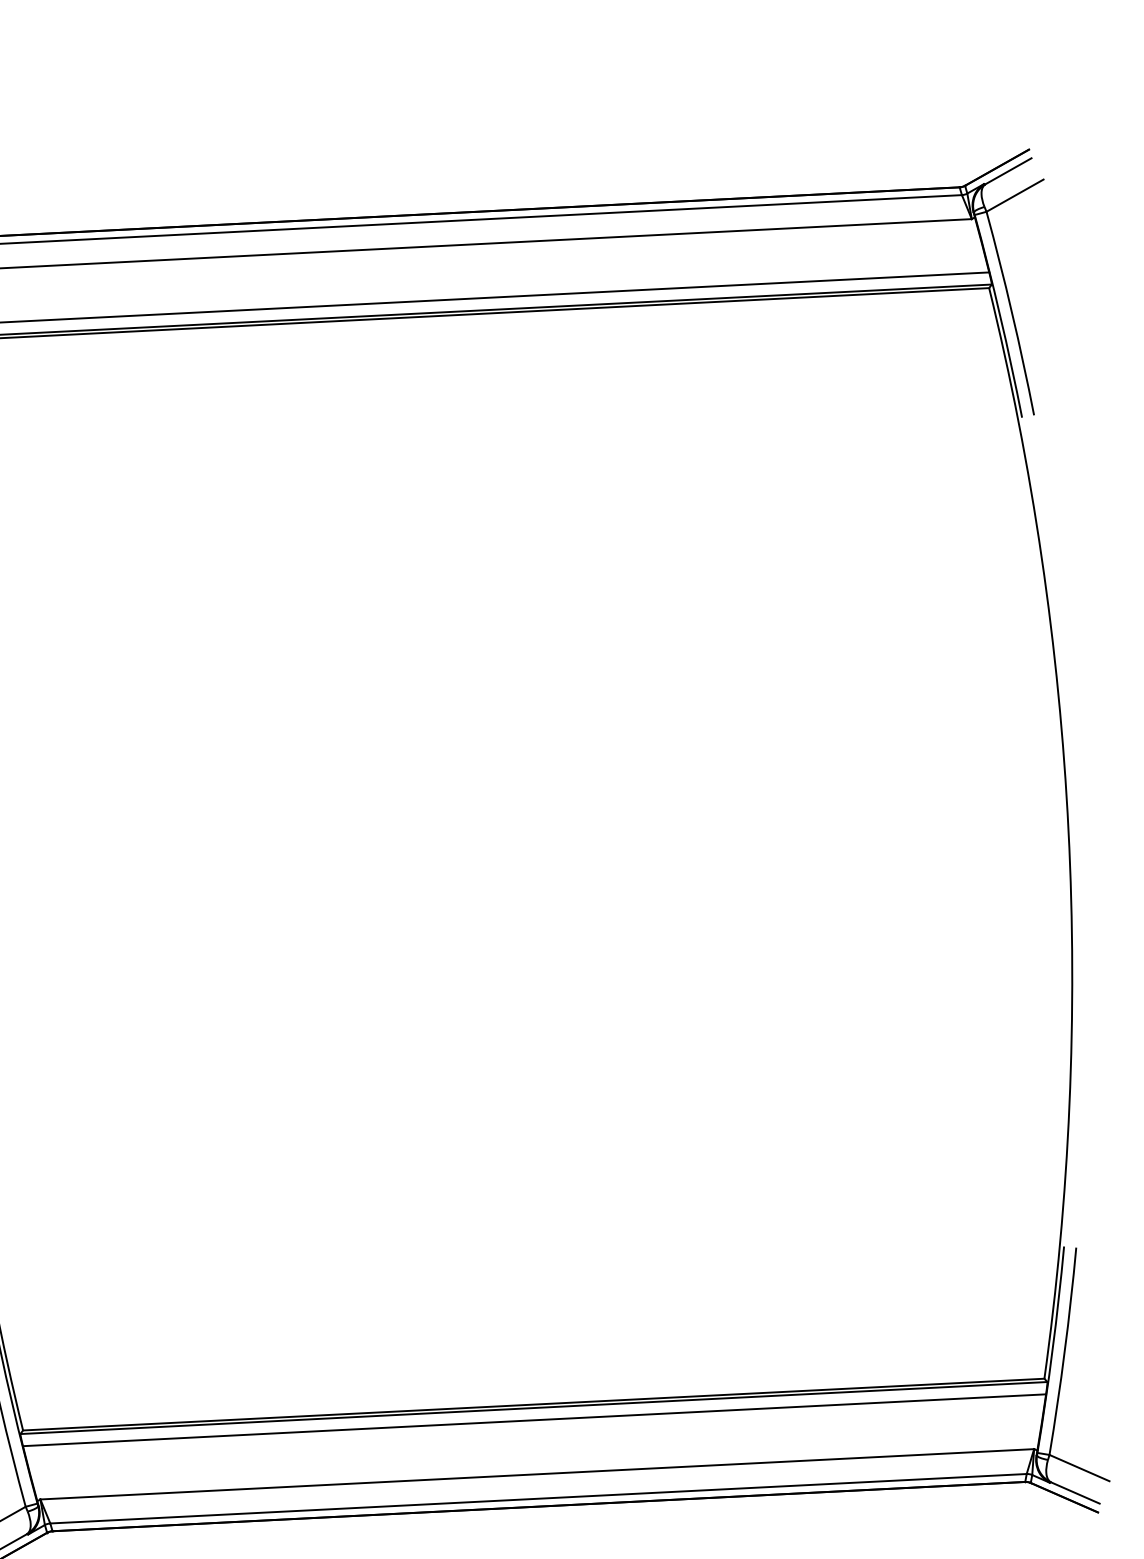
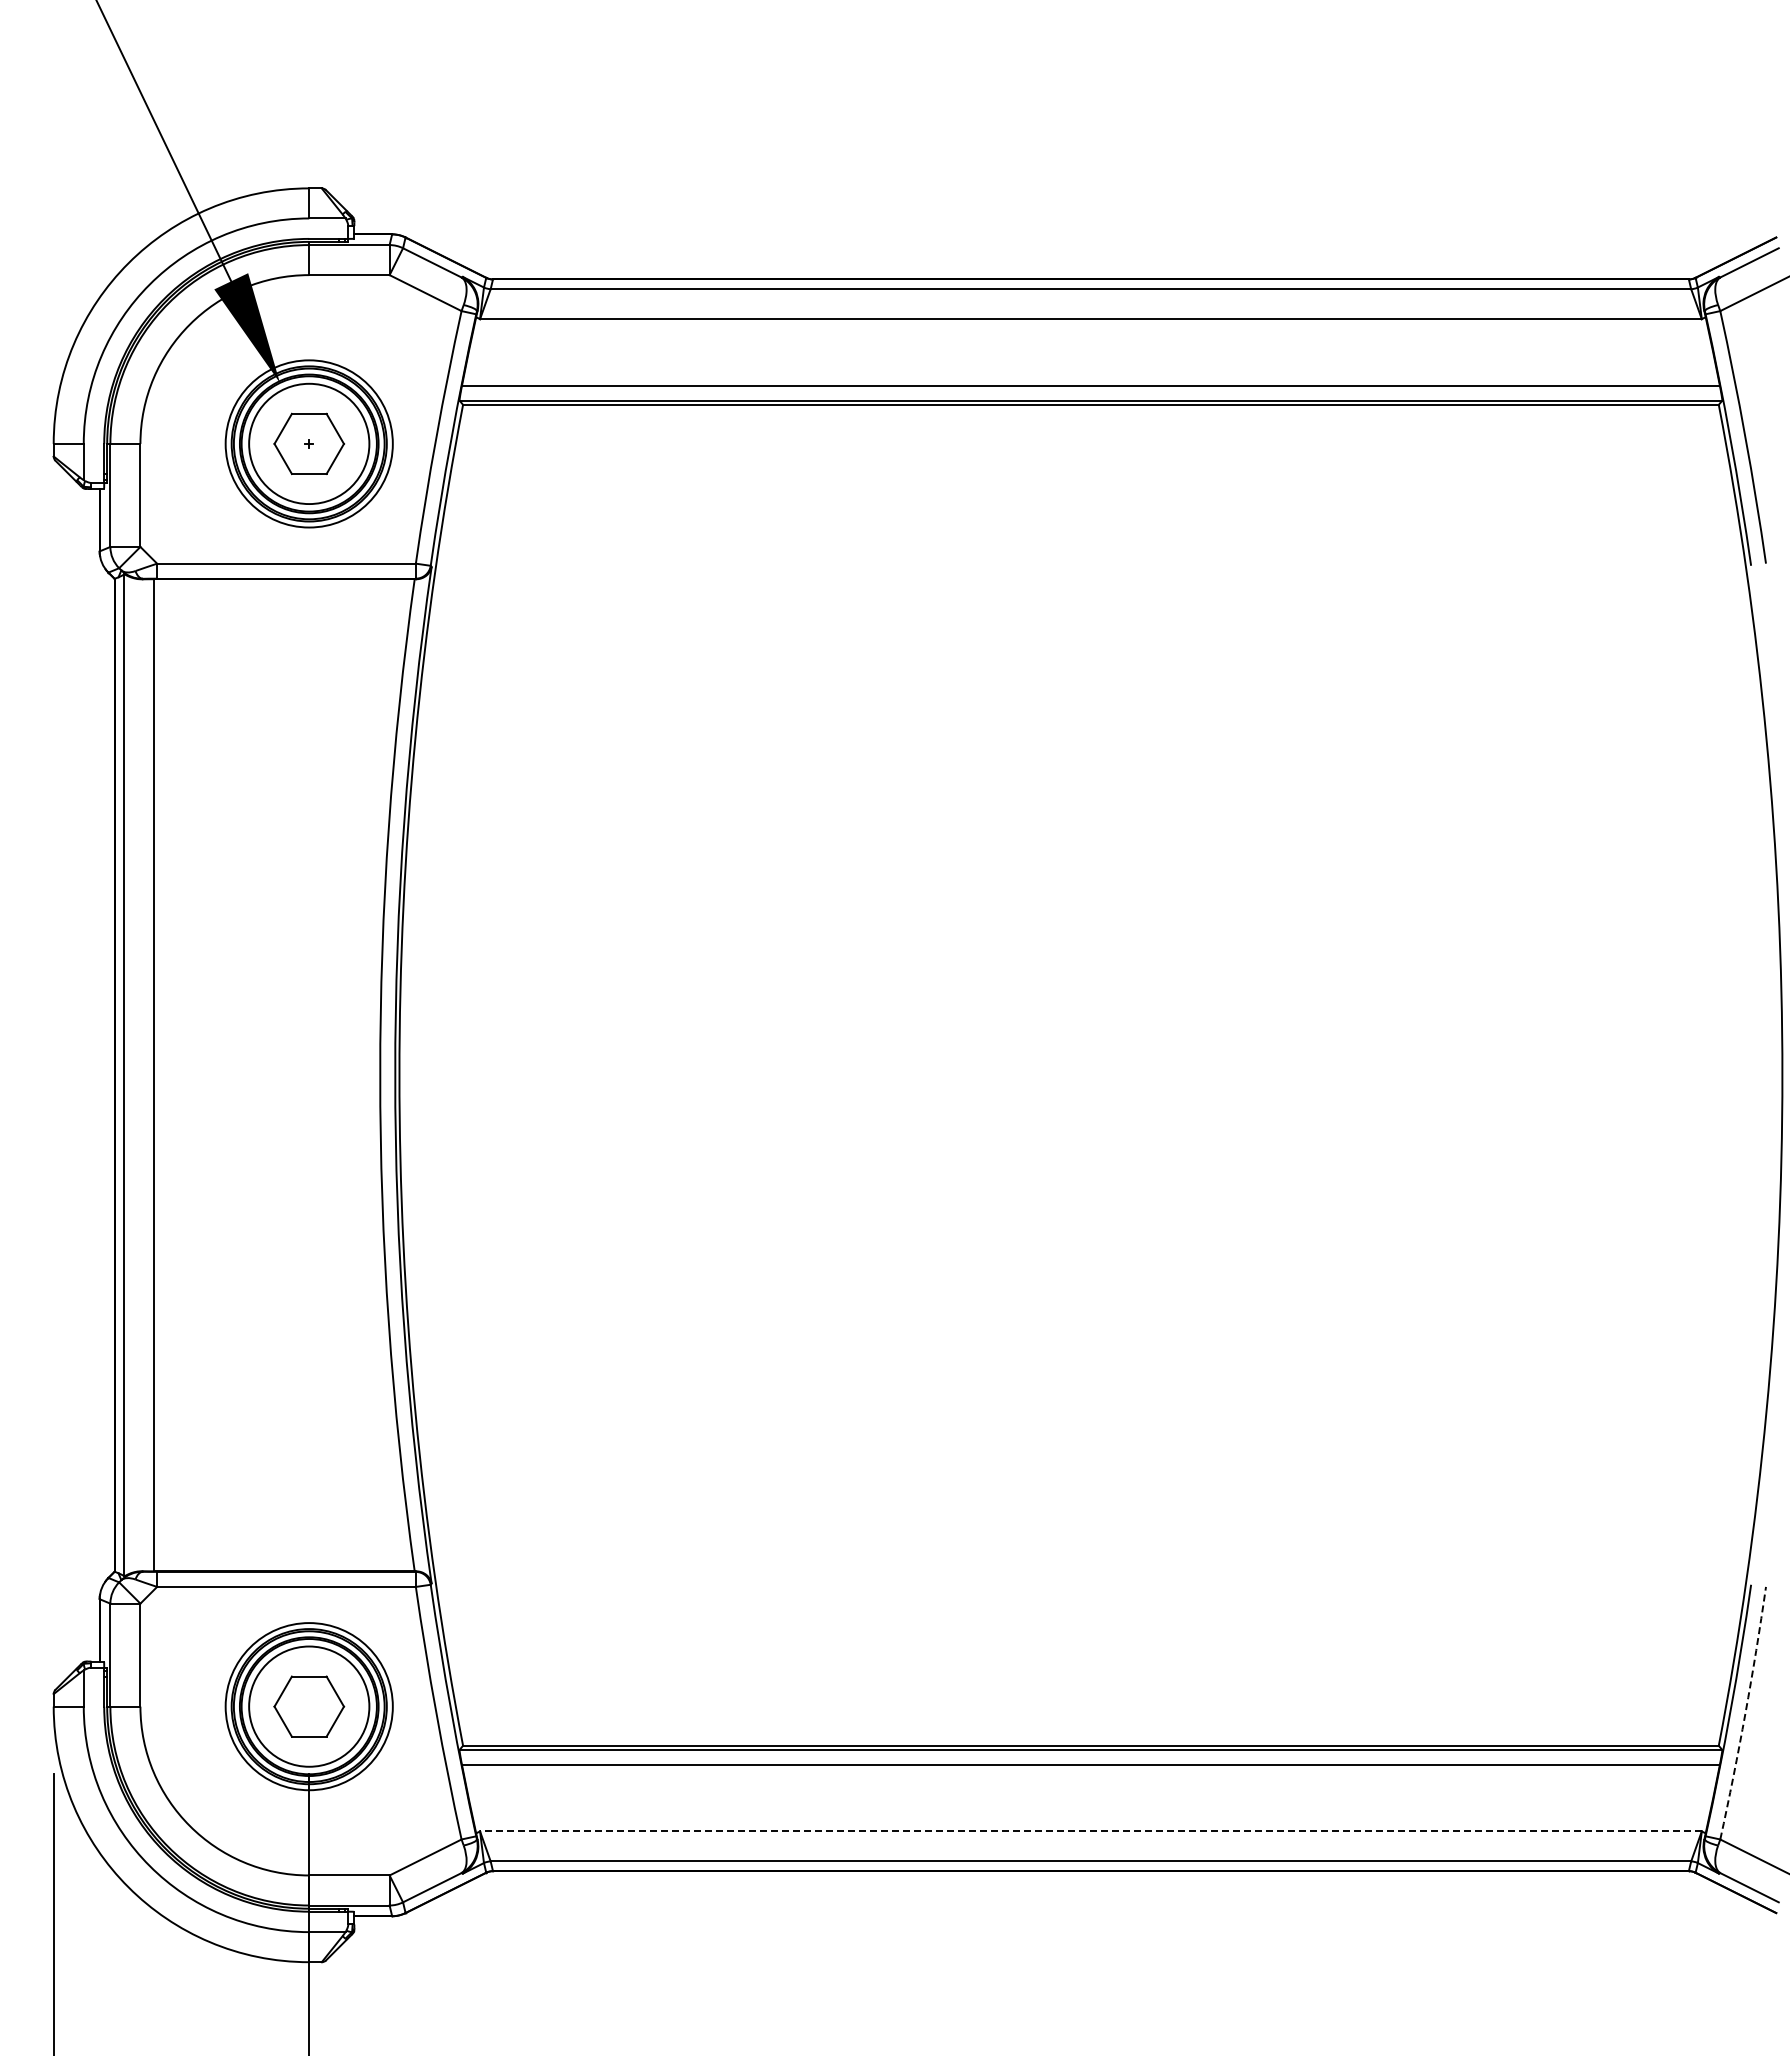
arc: (1064, 1351) -> (1745, 1713), solid -> dashed
line: (536, 1474) -> (1090, 1831), solid -> dashed

